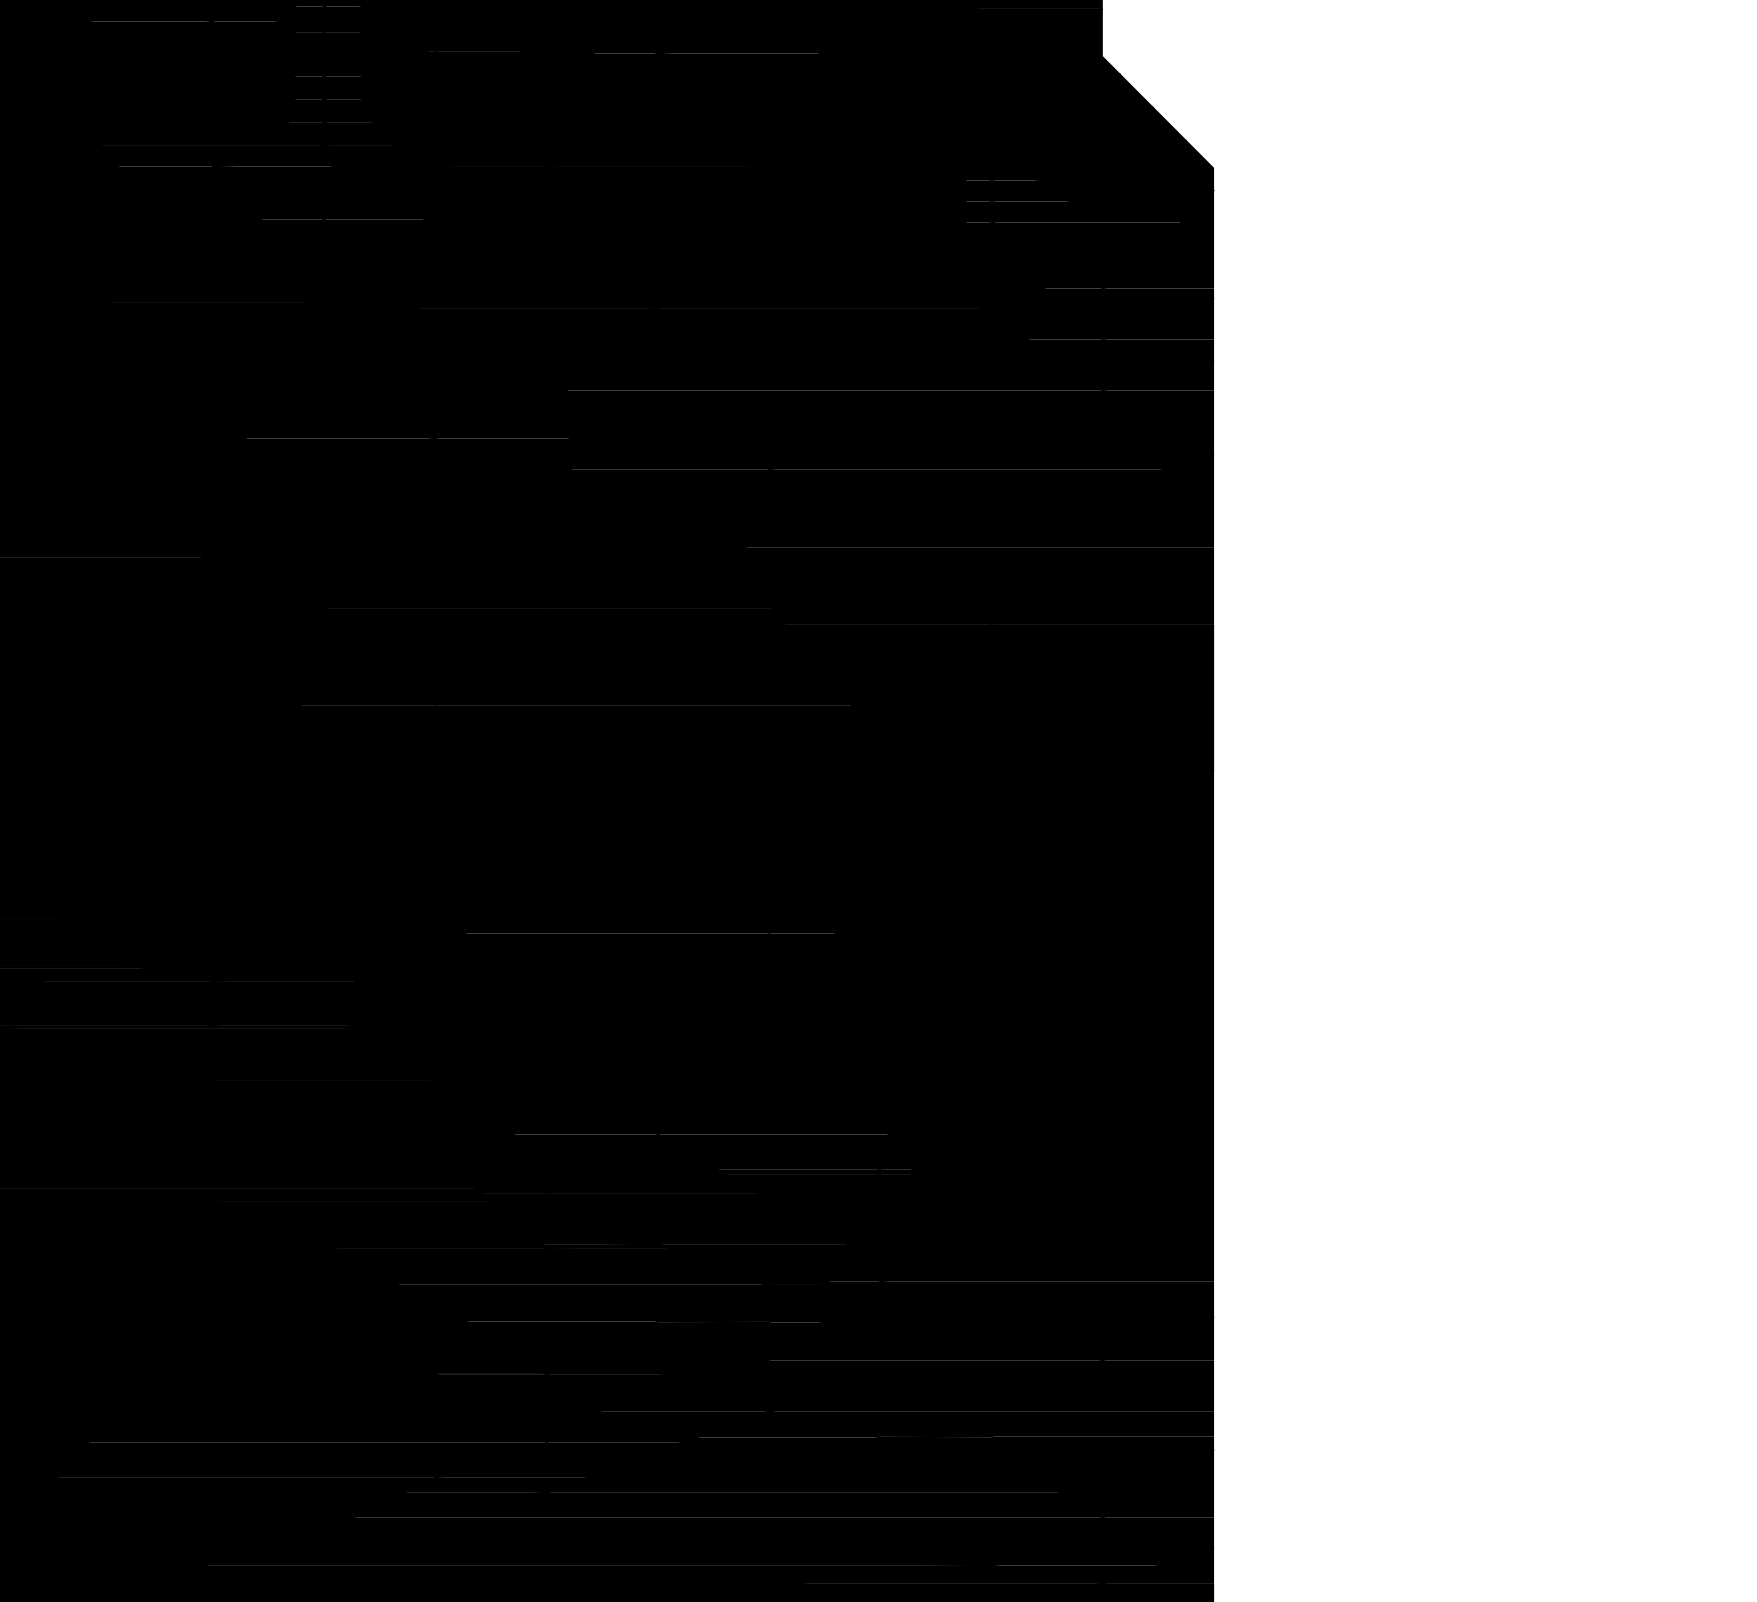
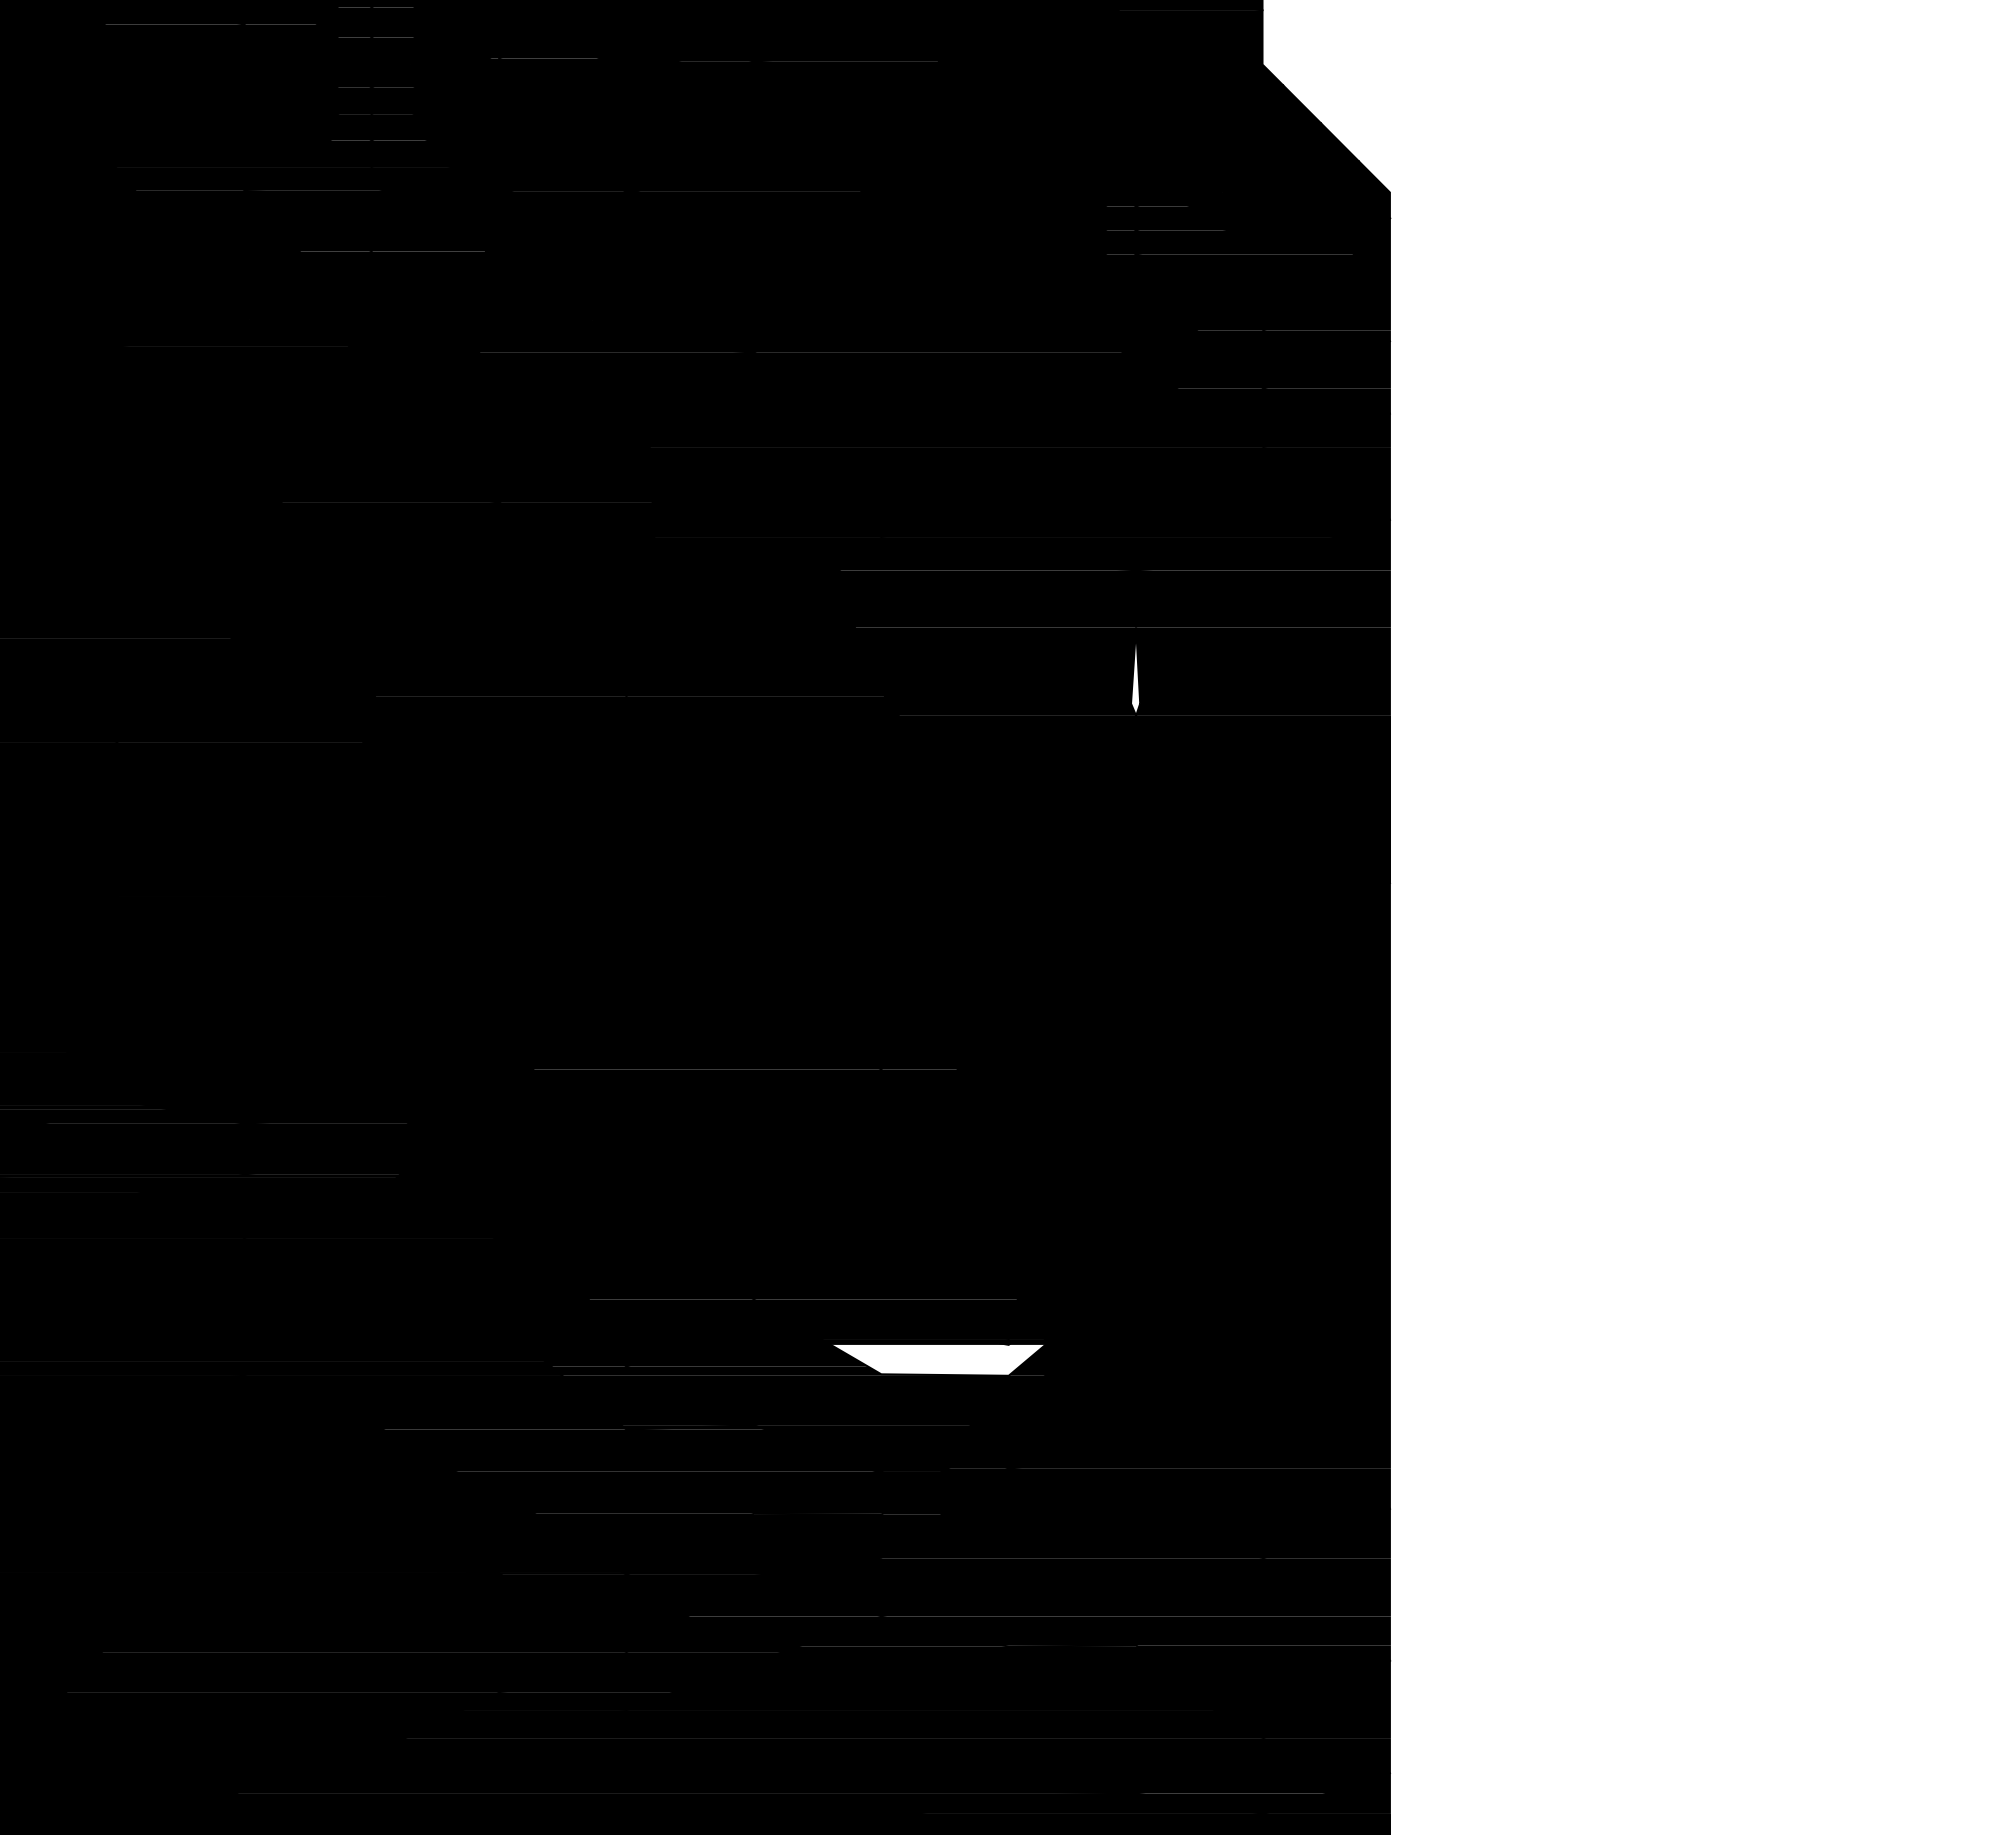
fill: (991, 586) -> (1135, 671), removed
fill: (818, 1186) -> (937, 1359), removed

